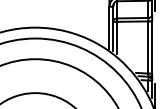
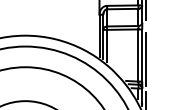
line: (155, 50) -> (145, 58), added

